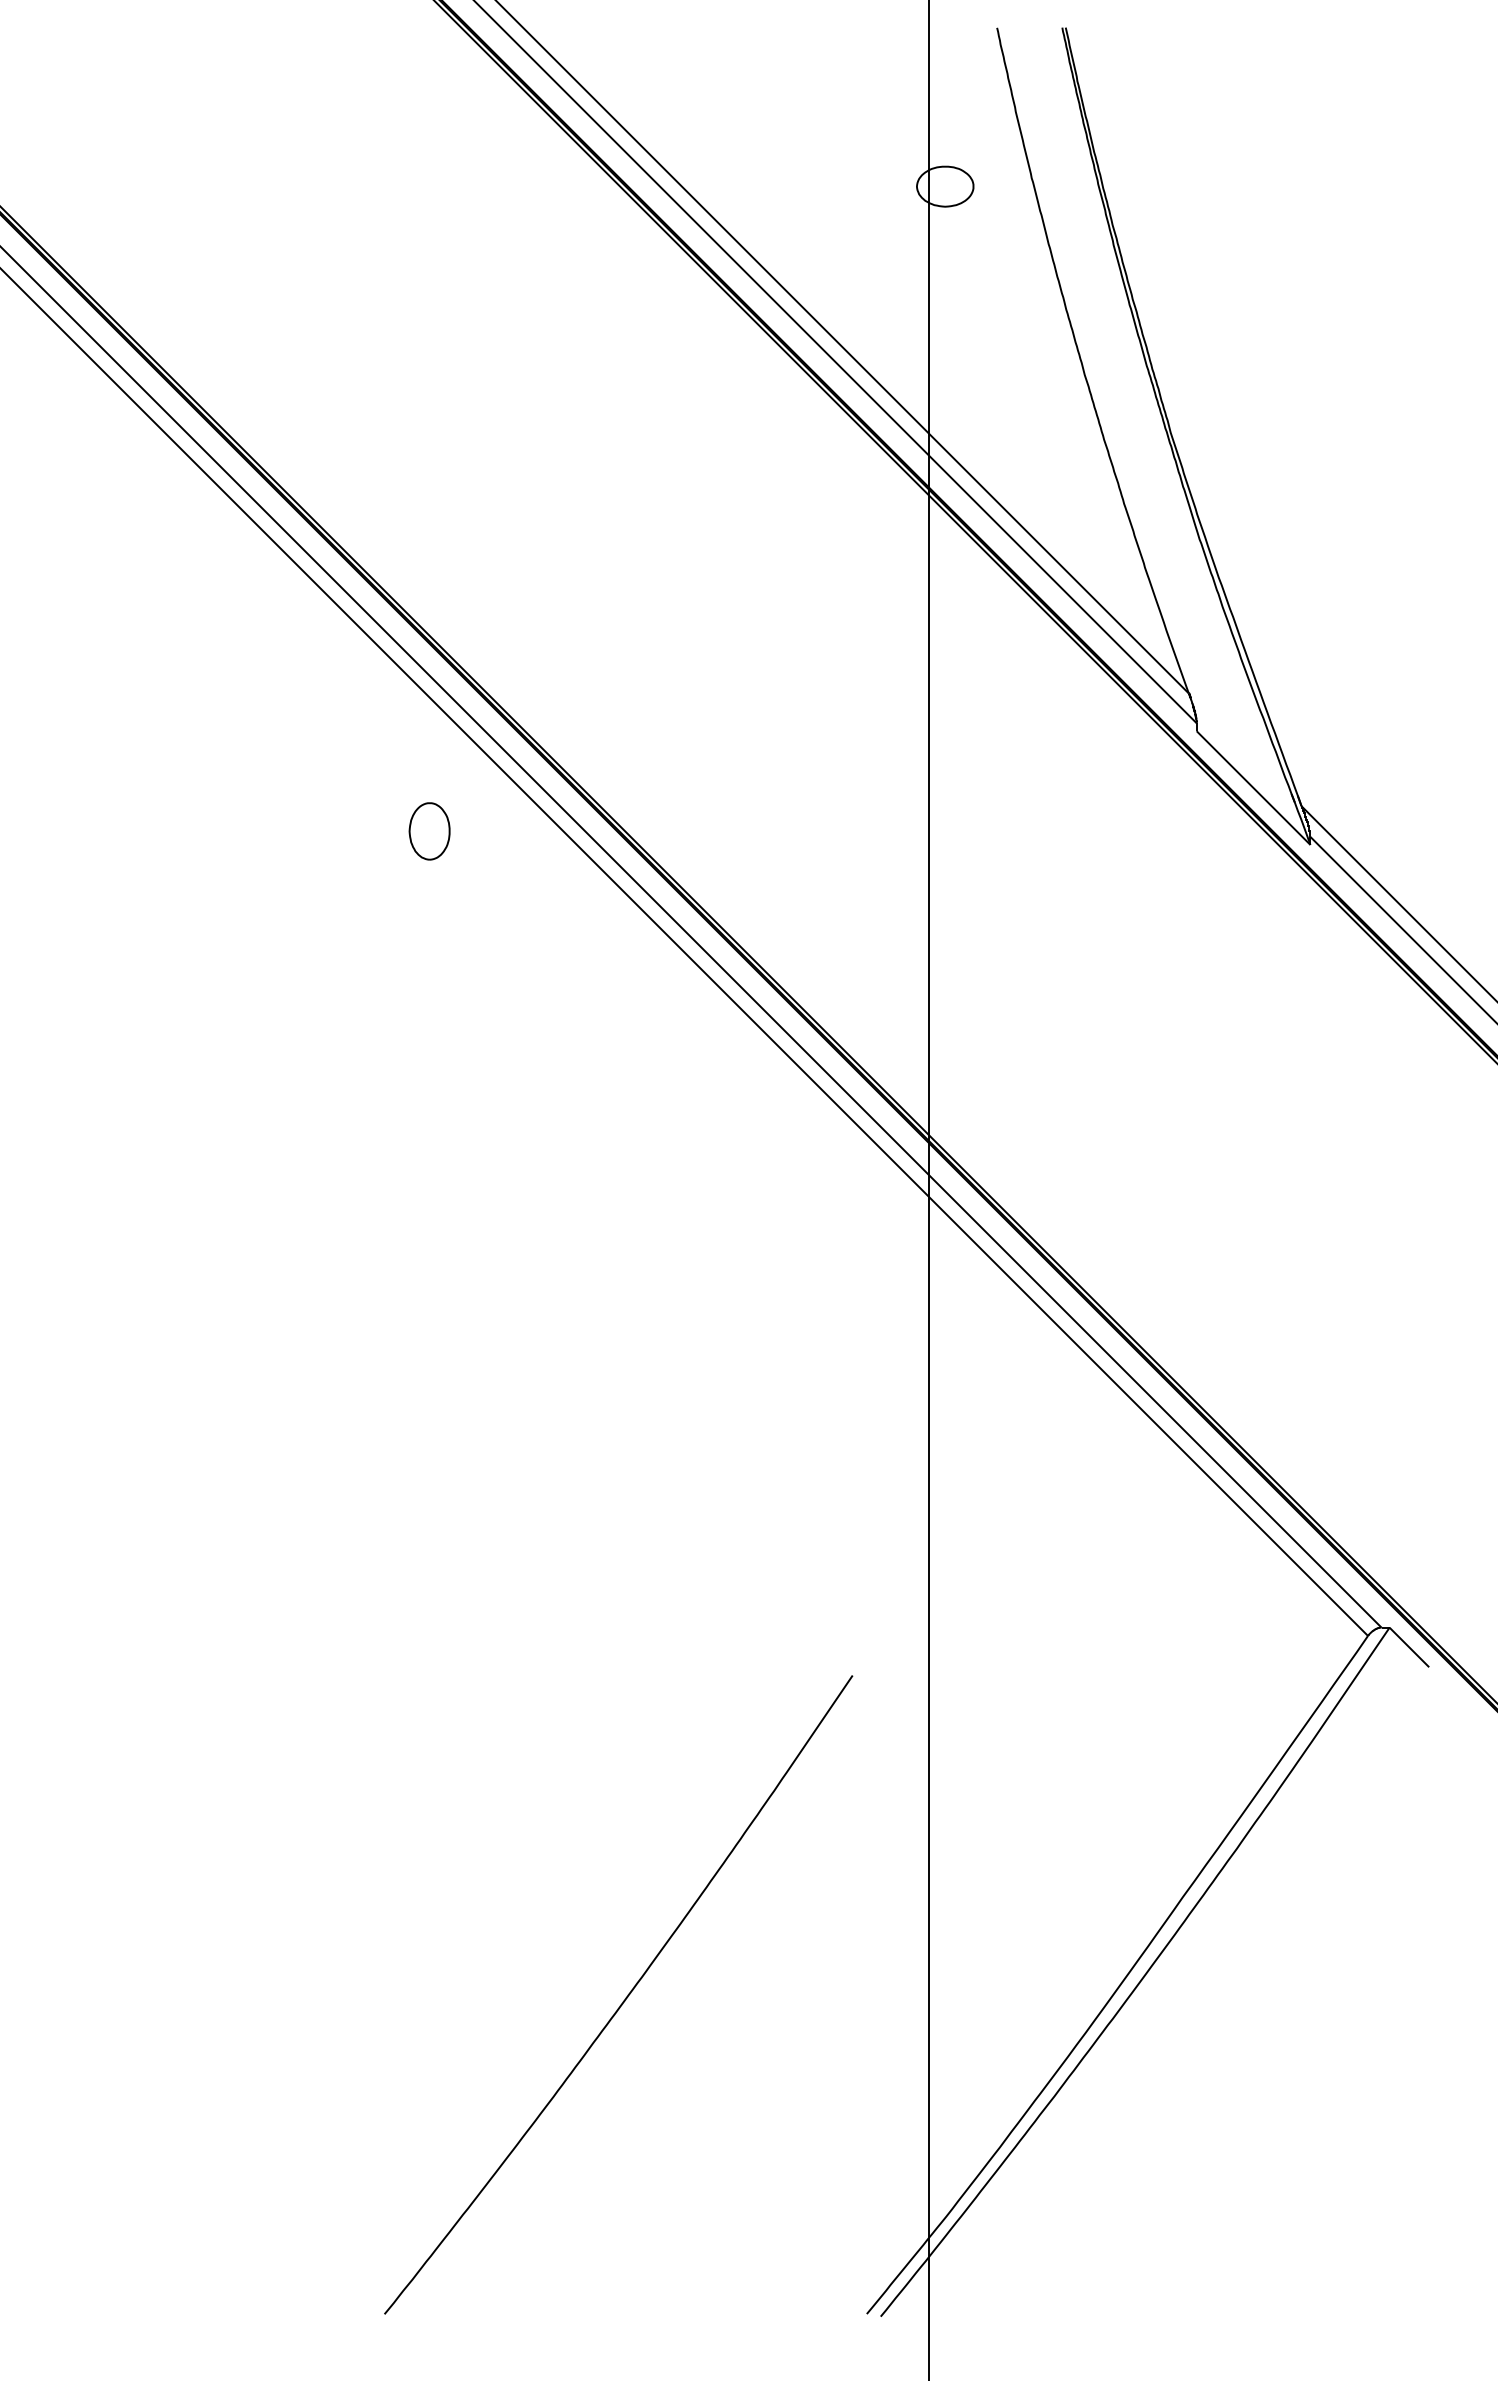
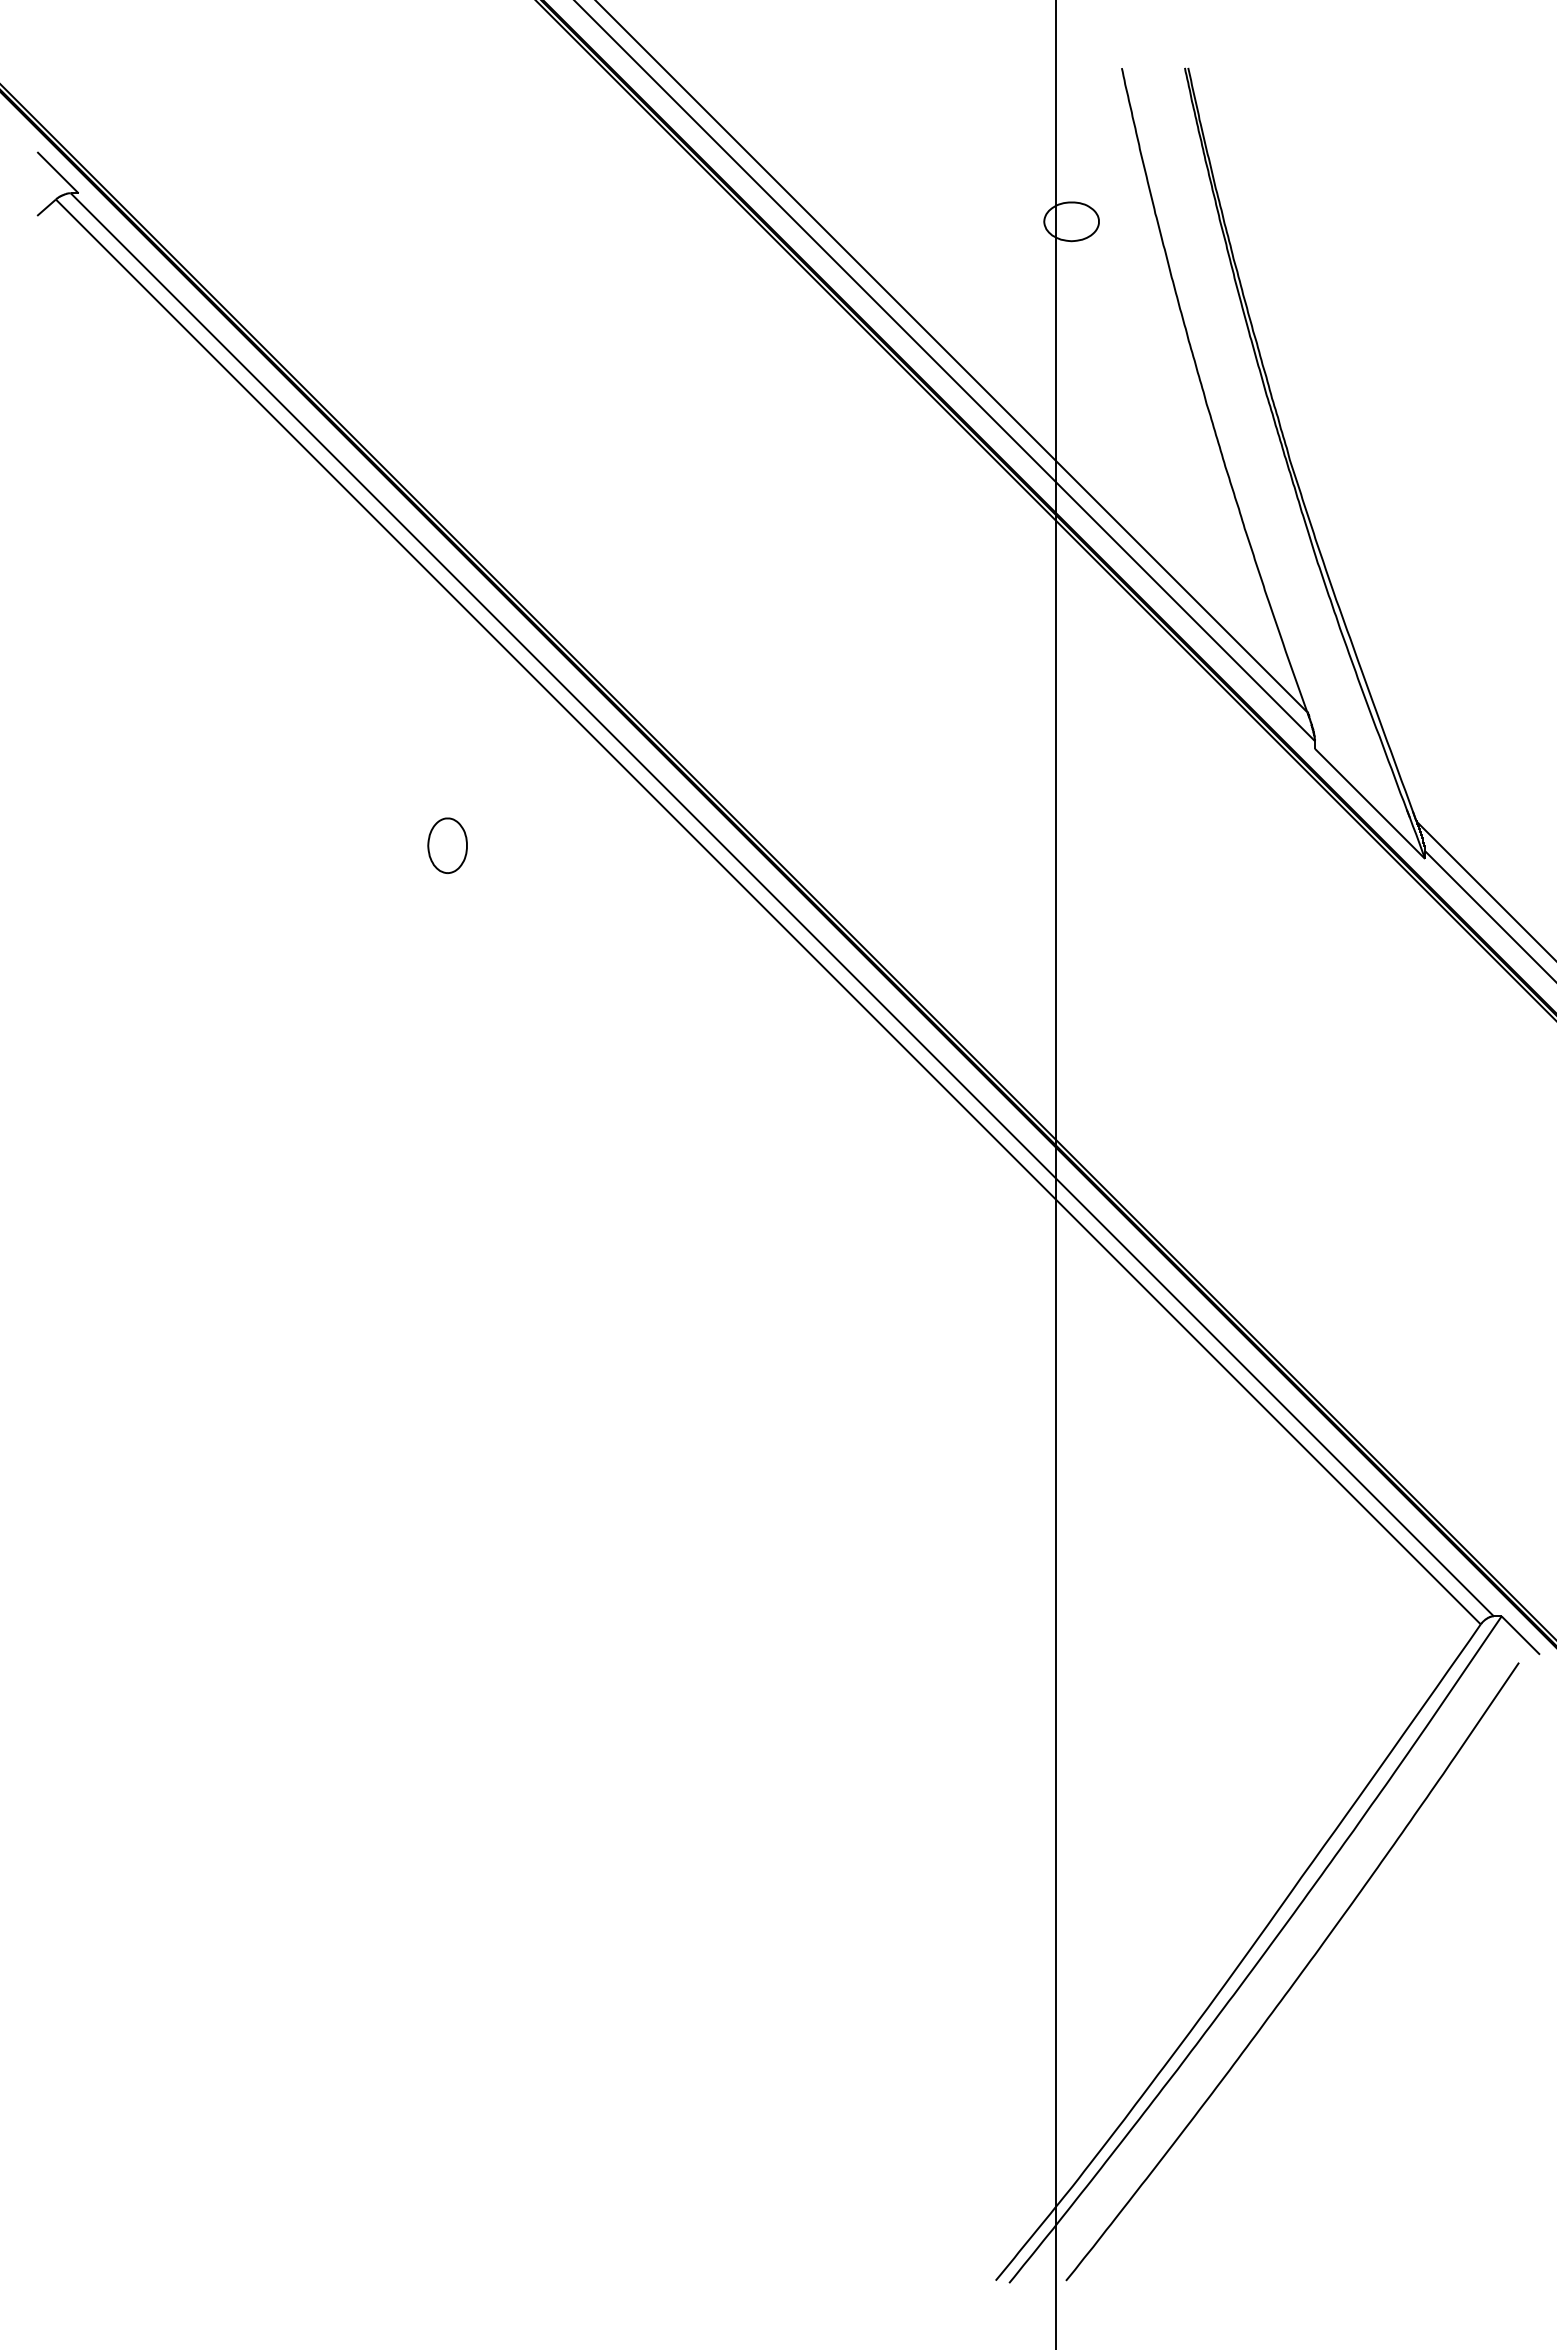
part: (429, 831) -> (447, 845), moved
curve: (623, 1999) -> (1297, 1976), moved

